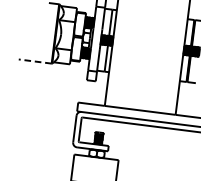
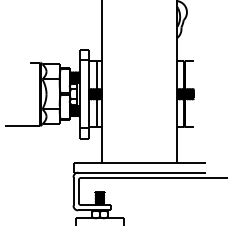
line: (34, 61) -> (22, 125), dashed -> solid

